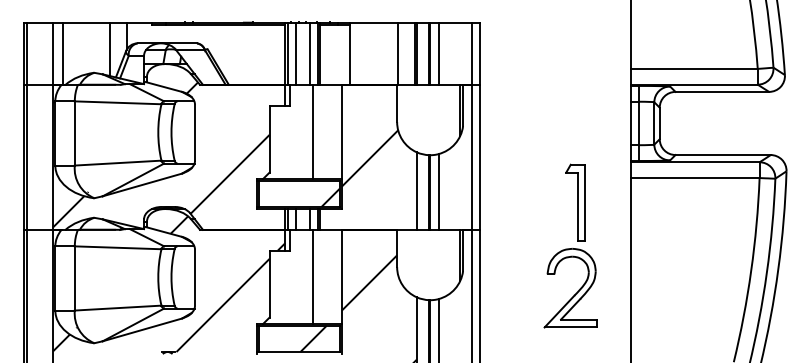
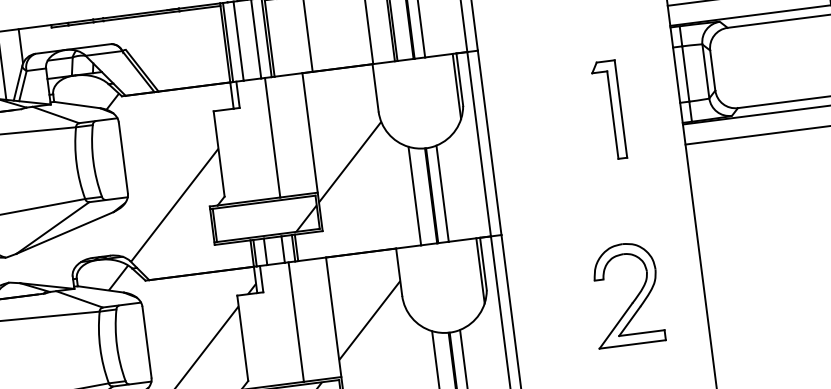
part: (575, 202) -> (608, 109), moved

